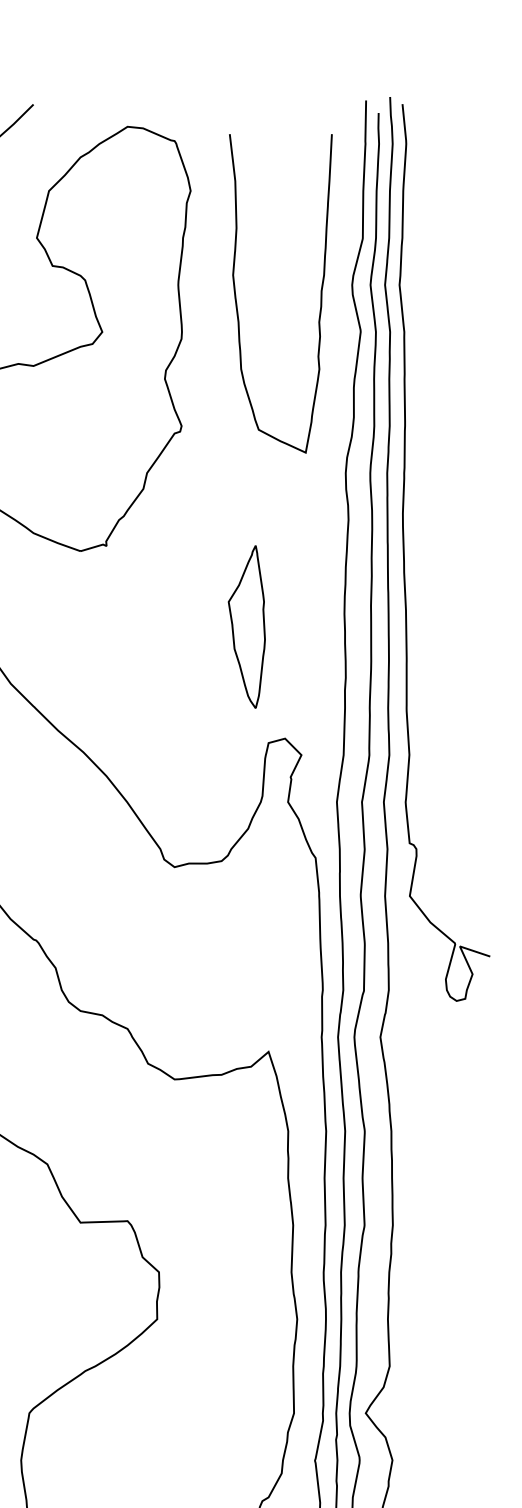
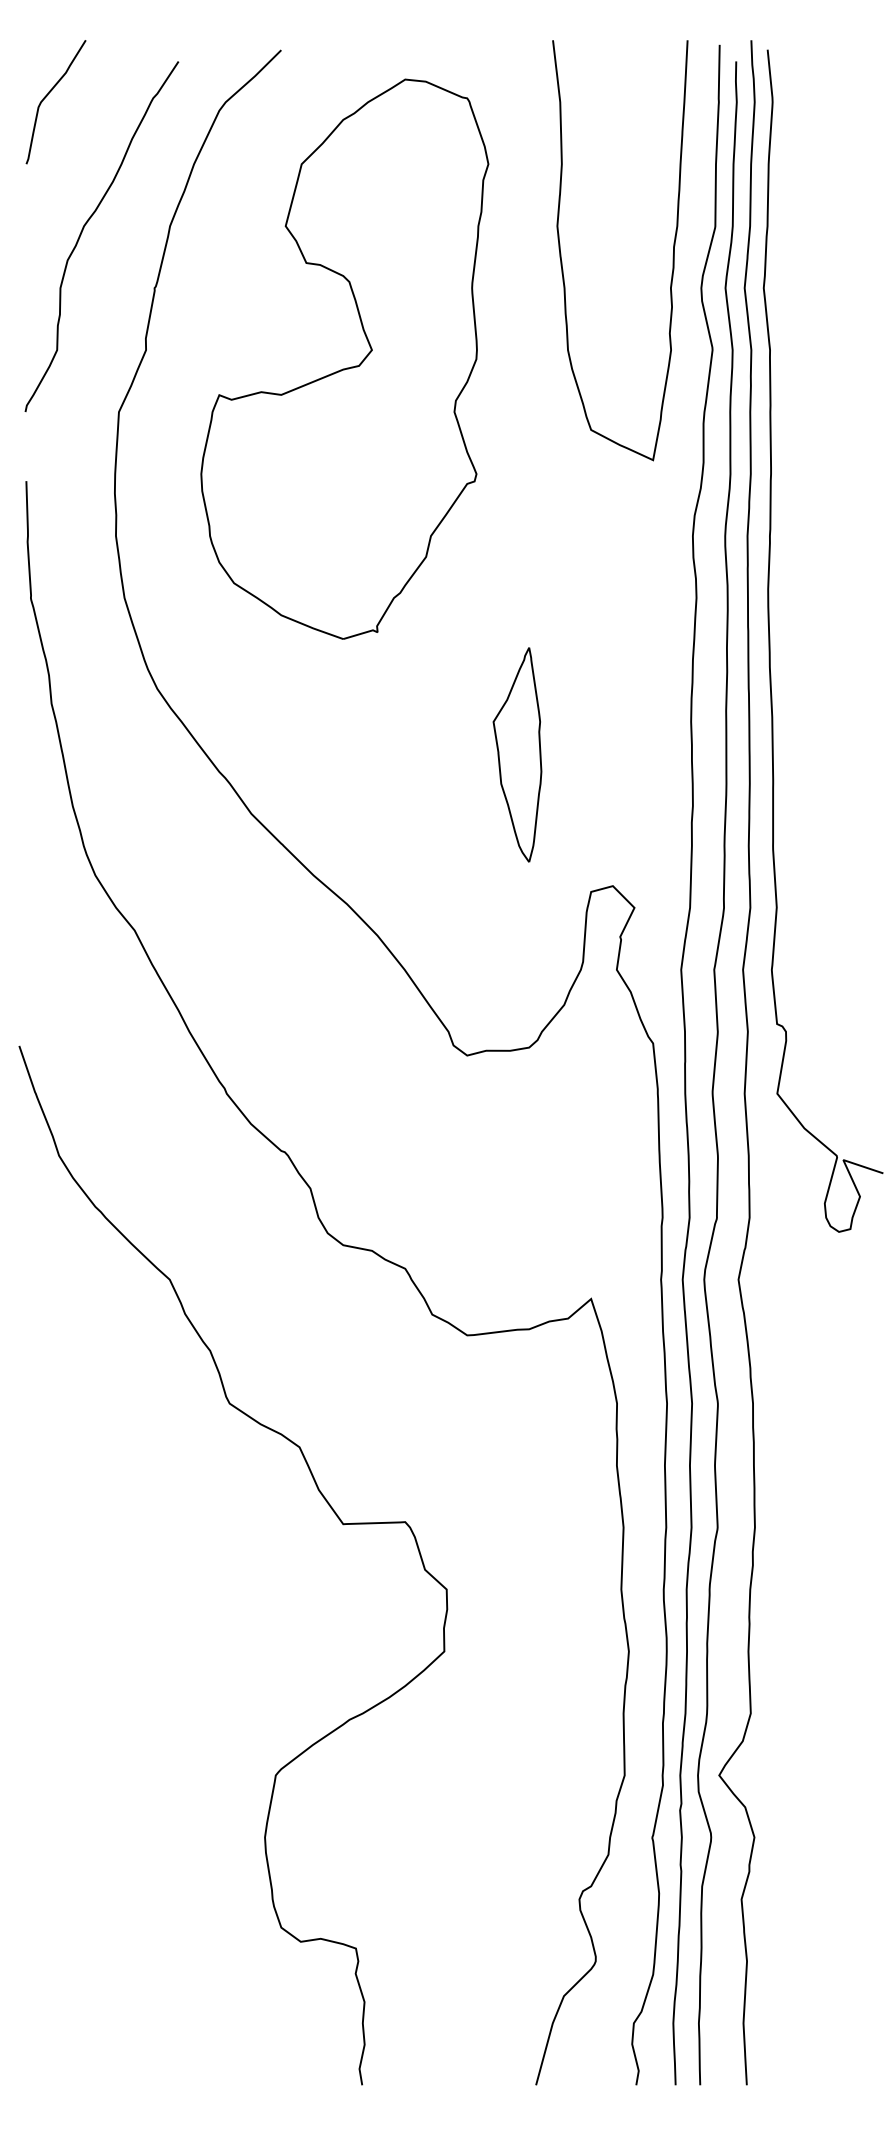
curve: (320, 298) -> (672, 256), moved
part: (246, 626) -> (517, 754), moved

